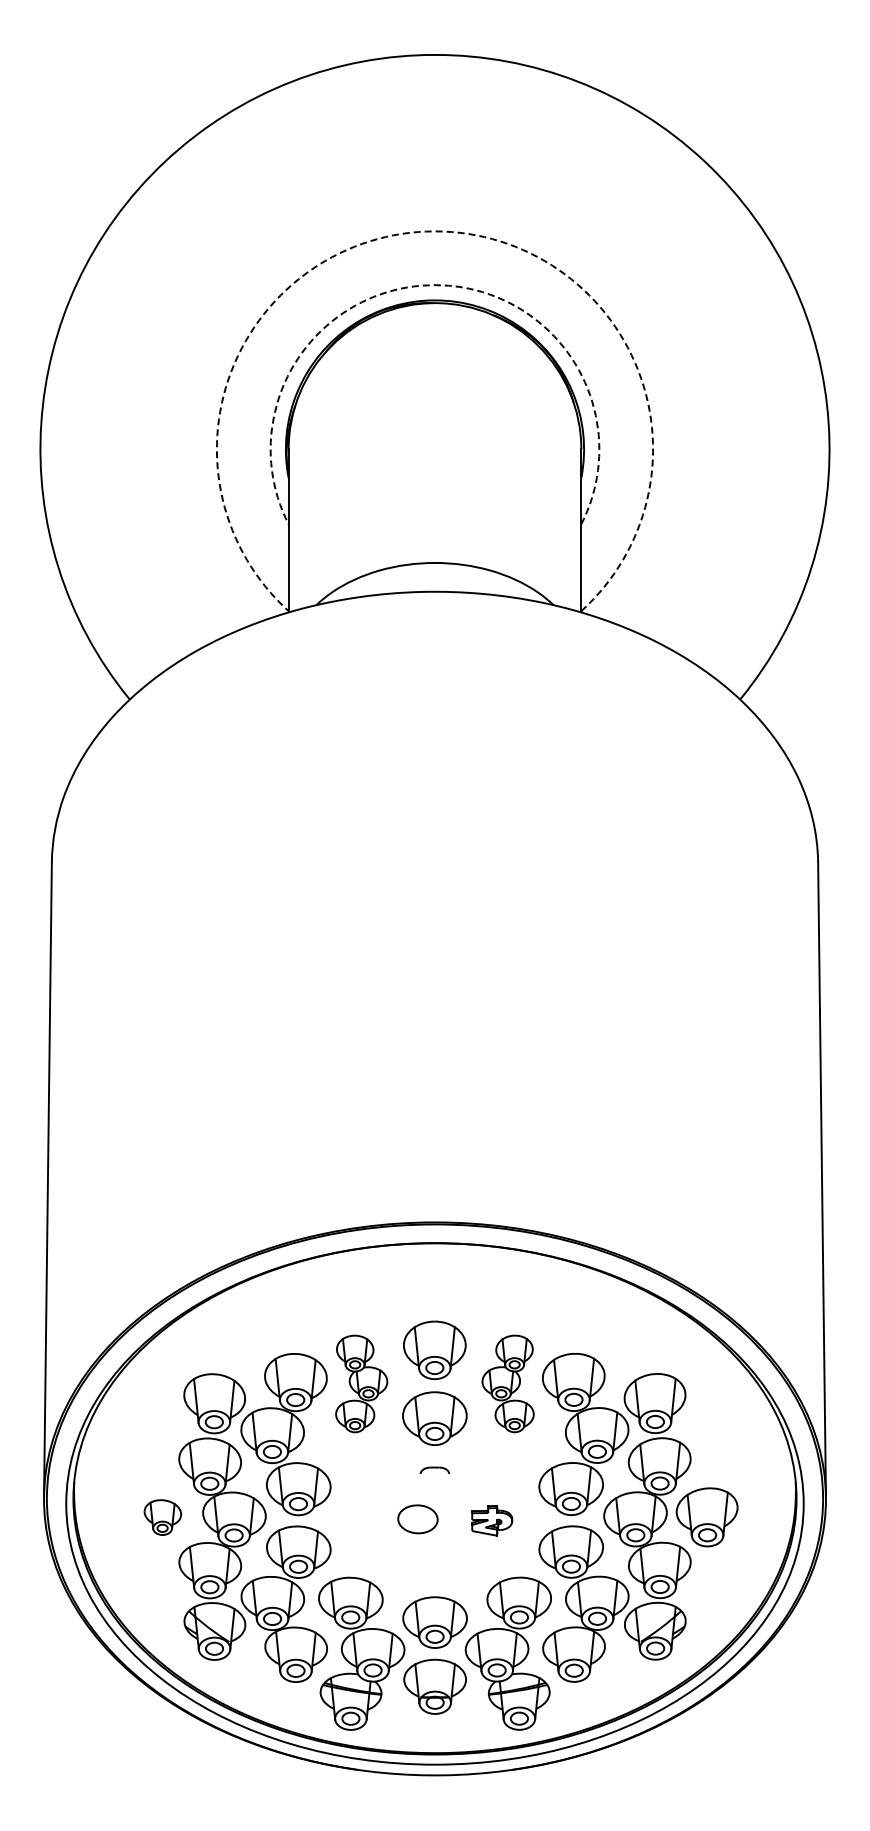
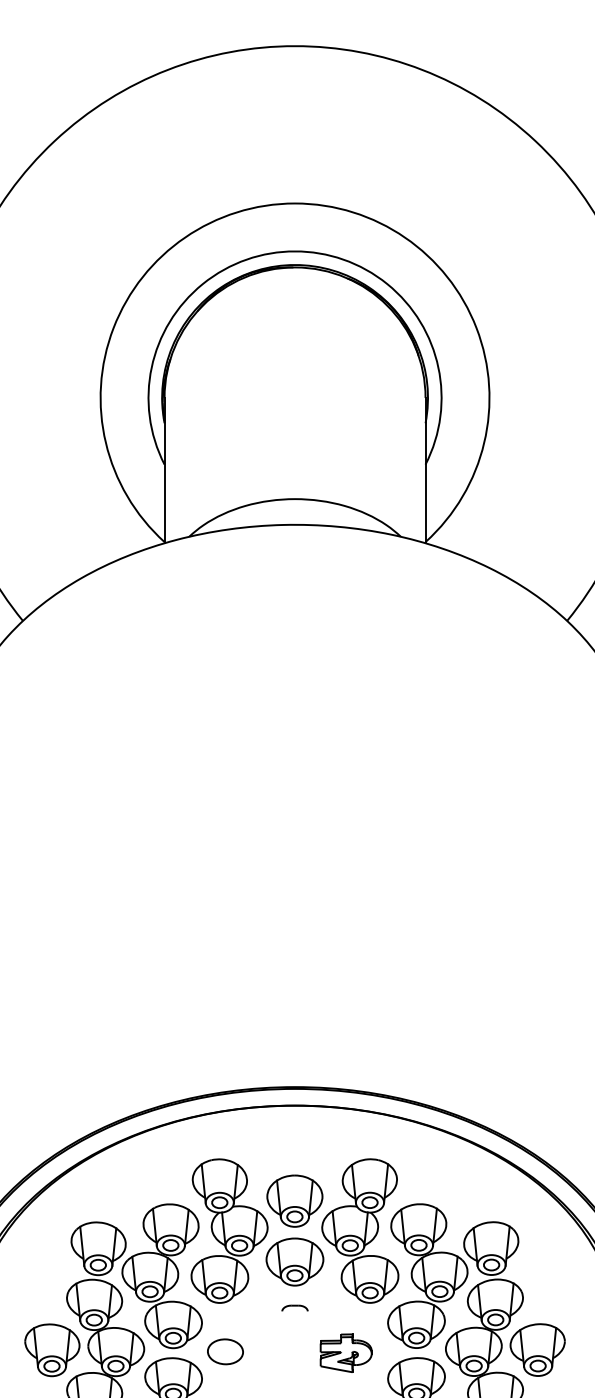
arc: (434, 231) -> (294, 203), dashed -> solid
arc: (434, 285) -> (294, 251), dashed -> solid
part: (361, 1383) -> (229, 1230), size x1.67
part: (507, 1383) -> (359, 1230), size x1.67
part: (162, 1517) -> (52, 1350), size x1.67
part: (417, 1519) -> (225, 1351), moved
part: (491, 1520) -> (345, 1352), size x1.43

